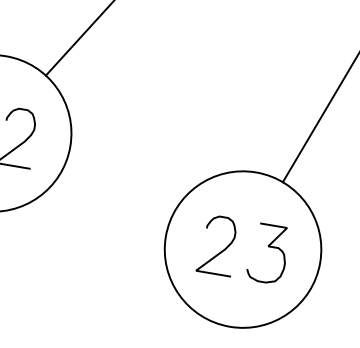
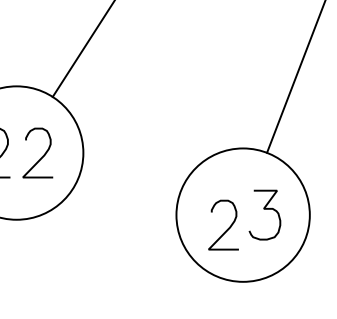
curve: (221, 250) -> (227, 228), moved

